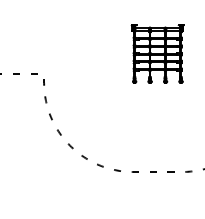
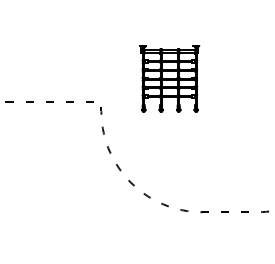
part: (157, 53) -> (169, 78), moved

